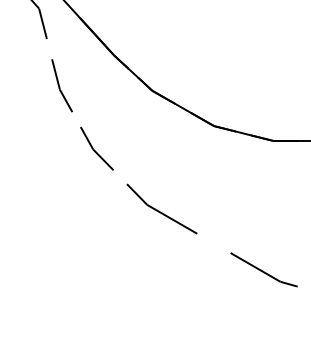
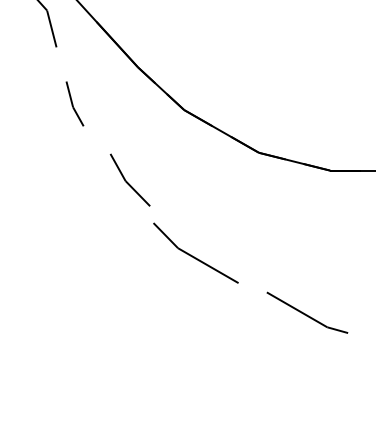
part: (61, 85) -> (74, 103), size x0.7
part: (96, 148) -> (129, 179), moved
part: (264, 269) -> (307, 312), moved

